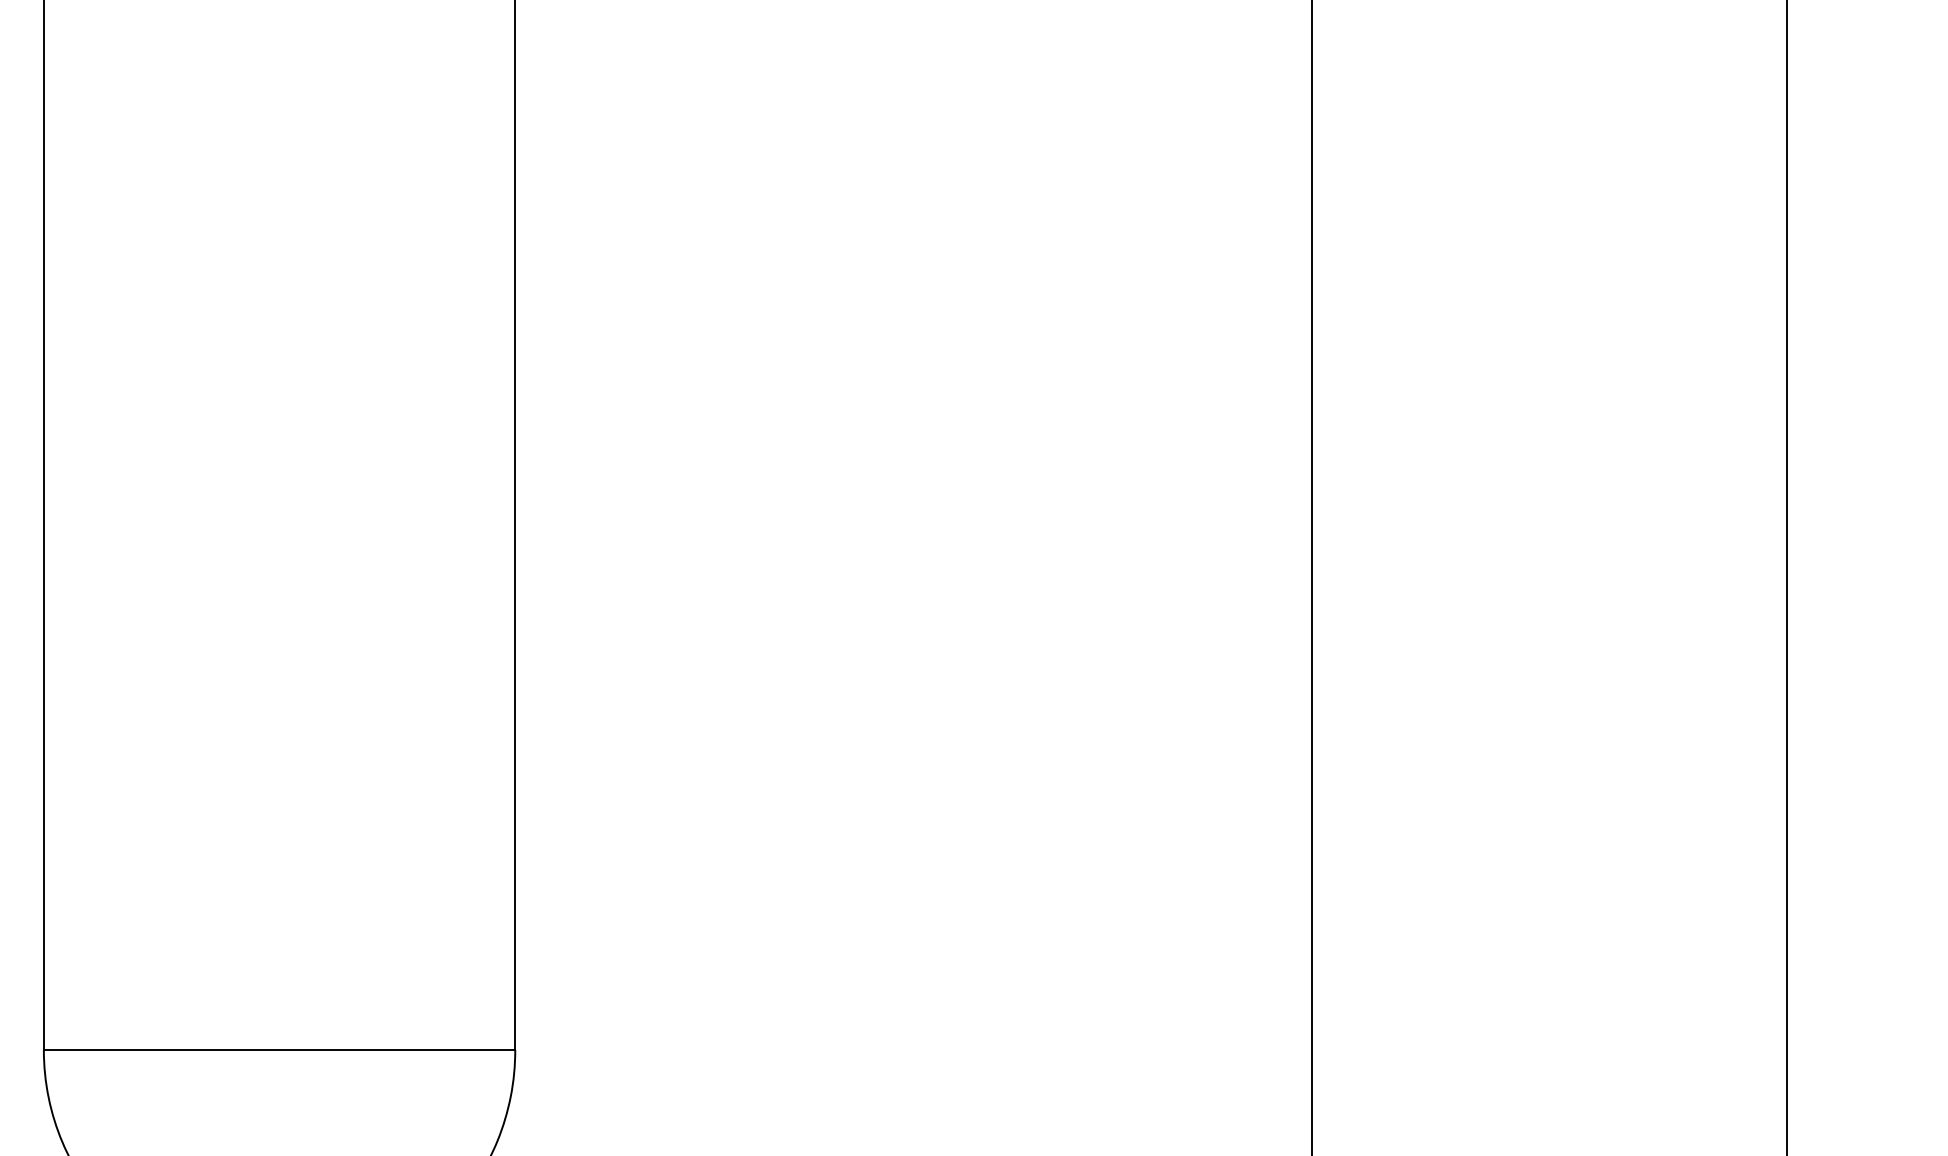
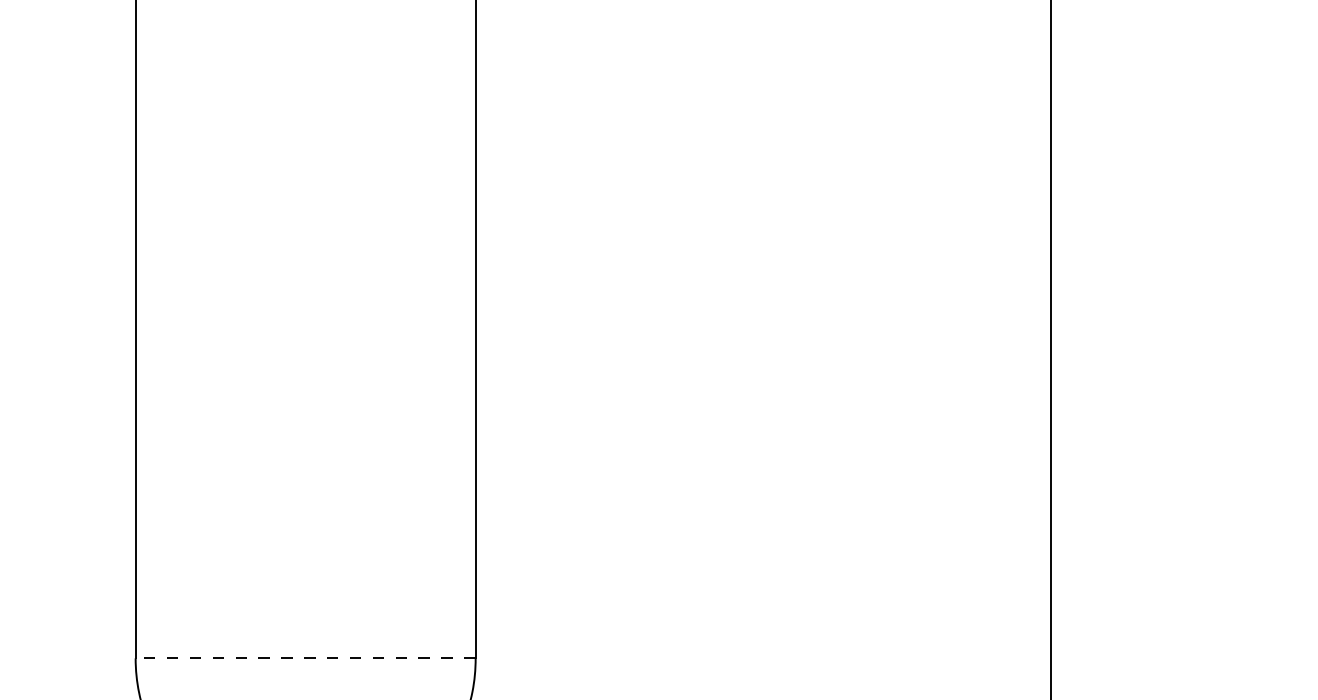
line: (279, 1049) -> (305, 658), solid -> dashed

